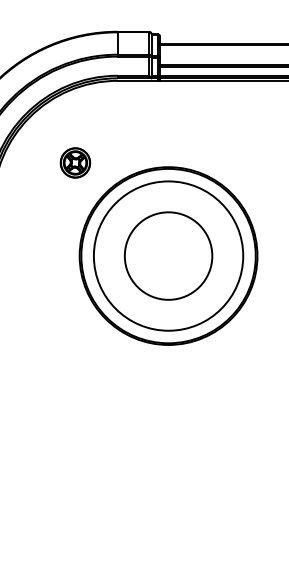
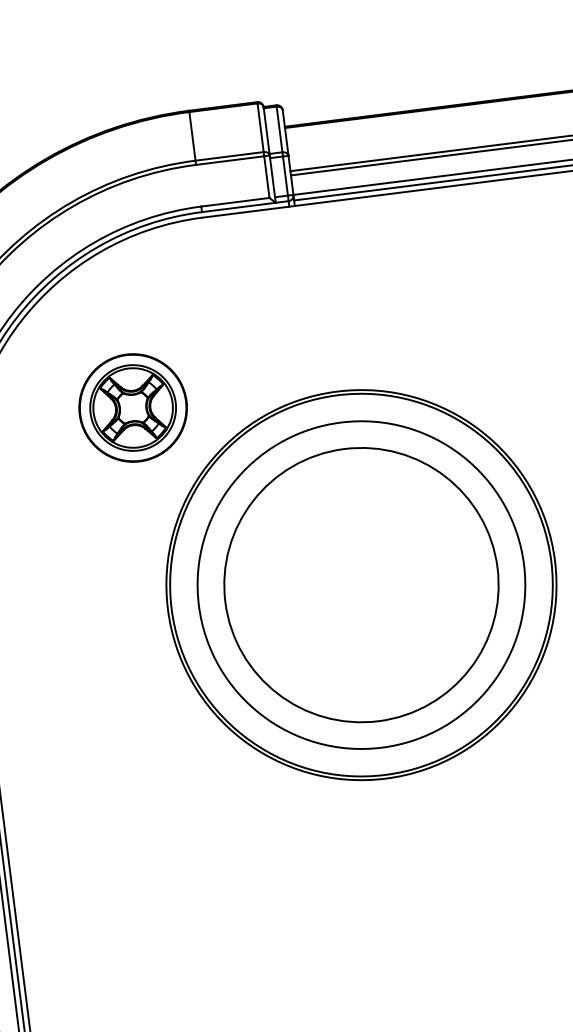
part: (75, 162) -> (133, 406), size x1.67
circle: (168, 255) -> (361, 583), size x1.43

